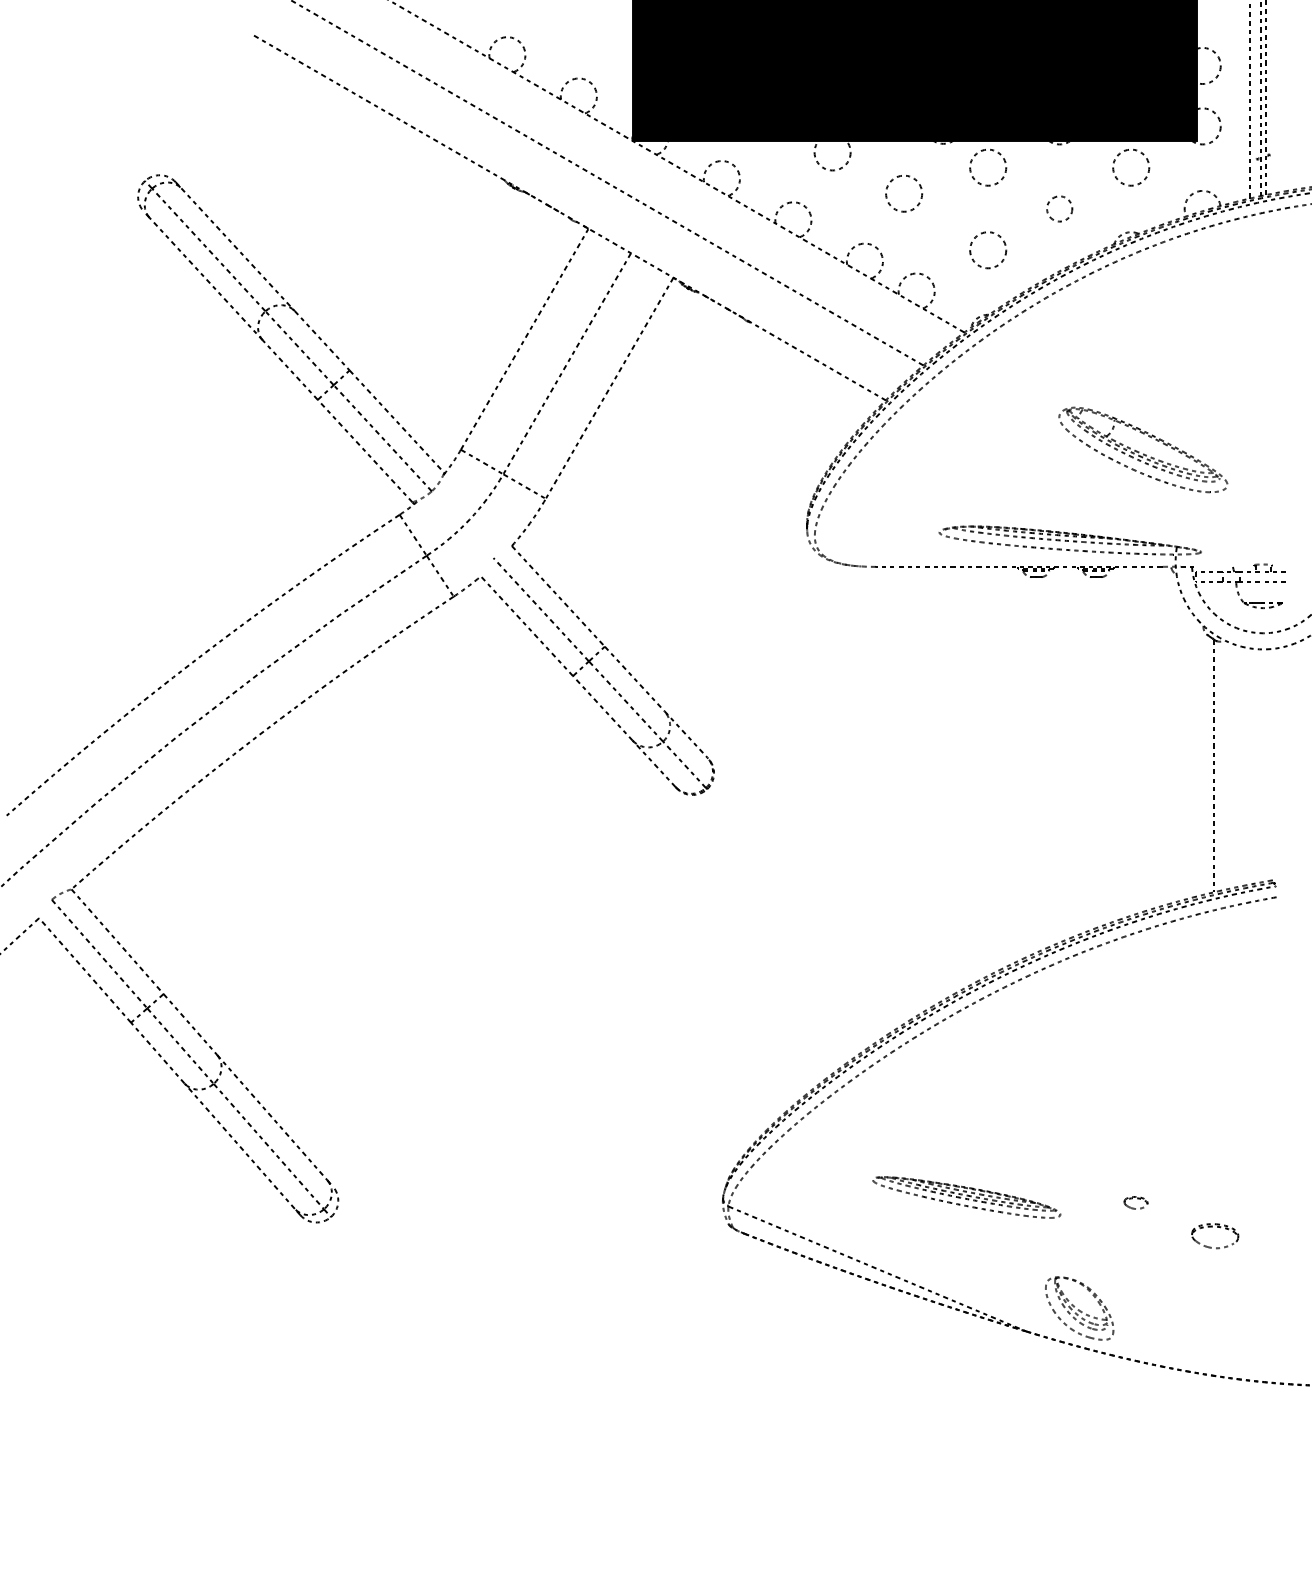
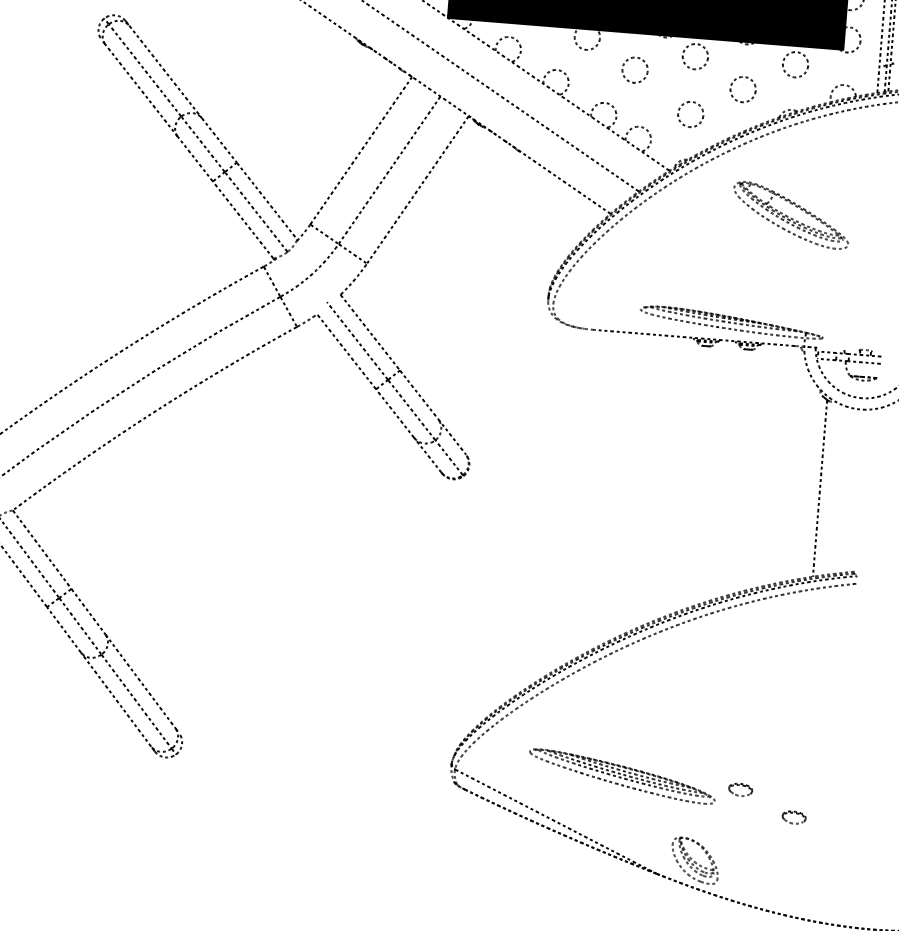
circle: (1059, 208) -> (743, 89), size x1.43
part: (1143, 449) -> (791, 215), moved
part: (966, 1197) -> (622, 776), size x1.43
part: (1135, 1202) -> (740, 789), size x1.43
part: (1214, 1235) -> (793, 817), size x0.71

